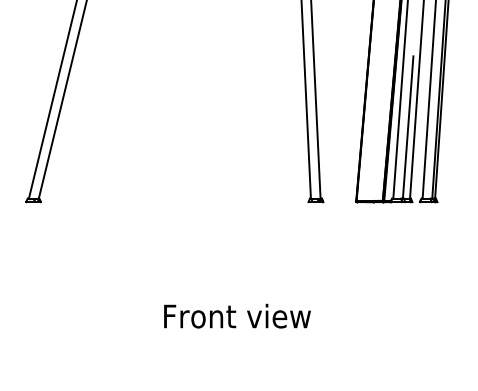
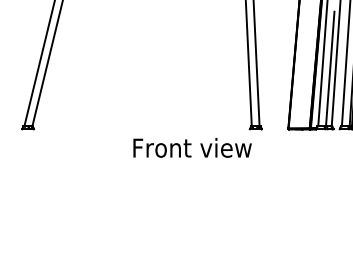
text: (237, 315) -> (192, 147), moved

